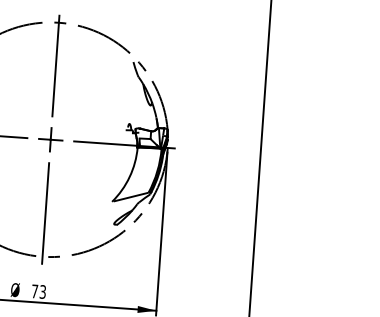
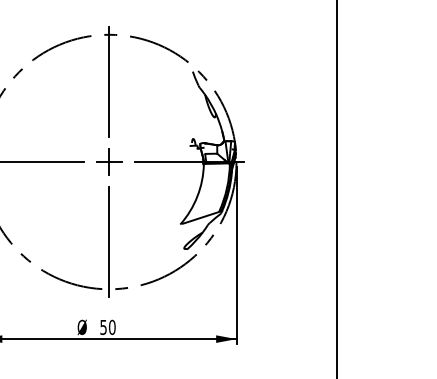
text: (38, 290) -> (107, 326), 73 -> 50

